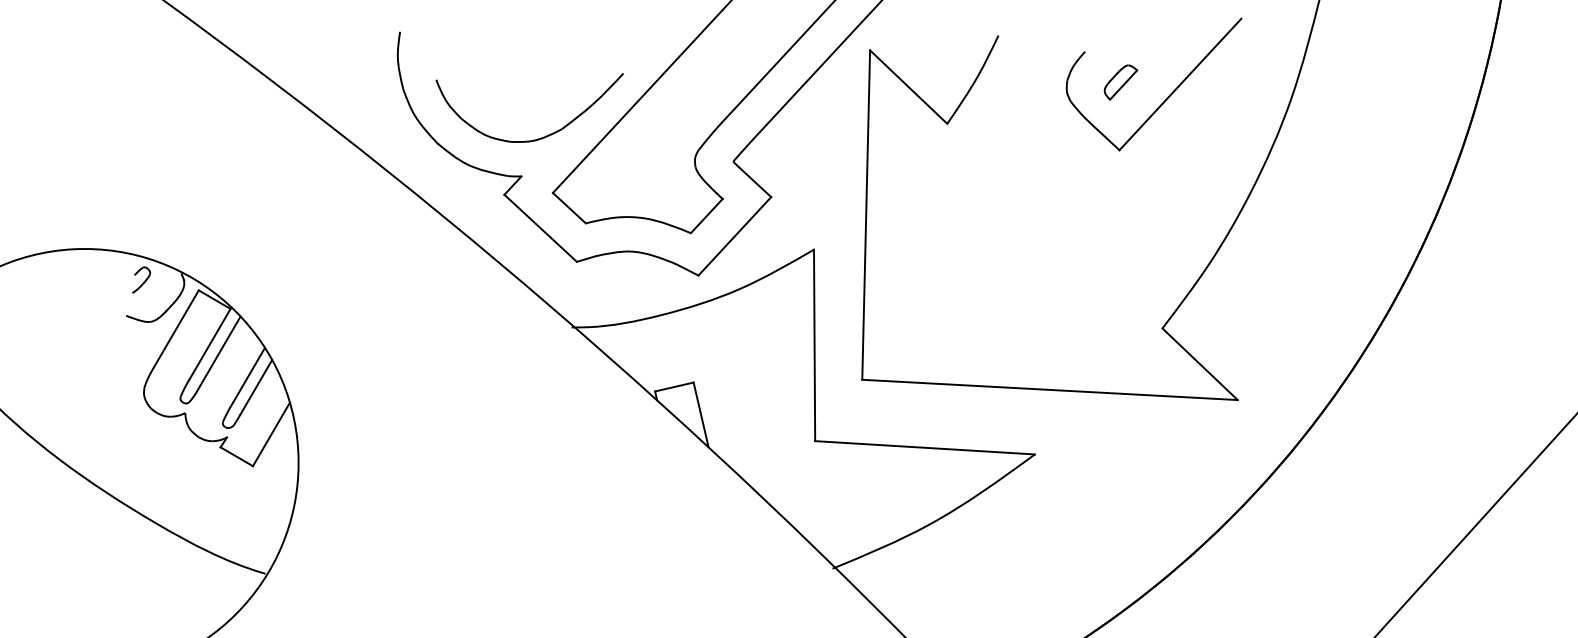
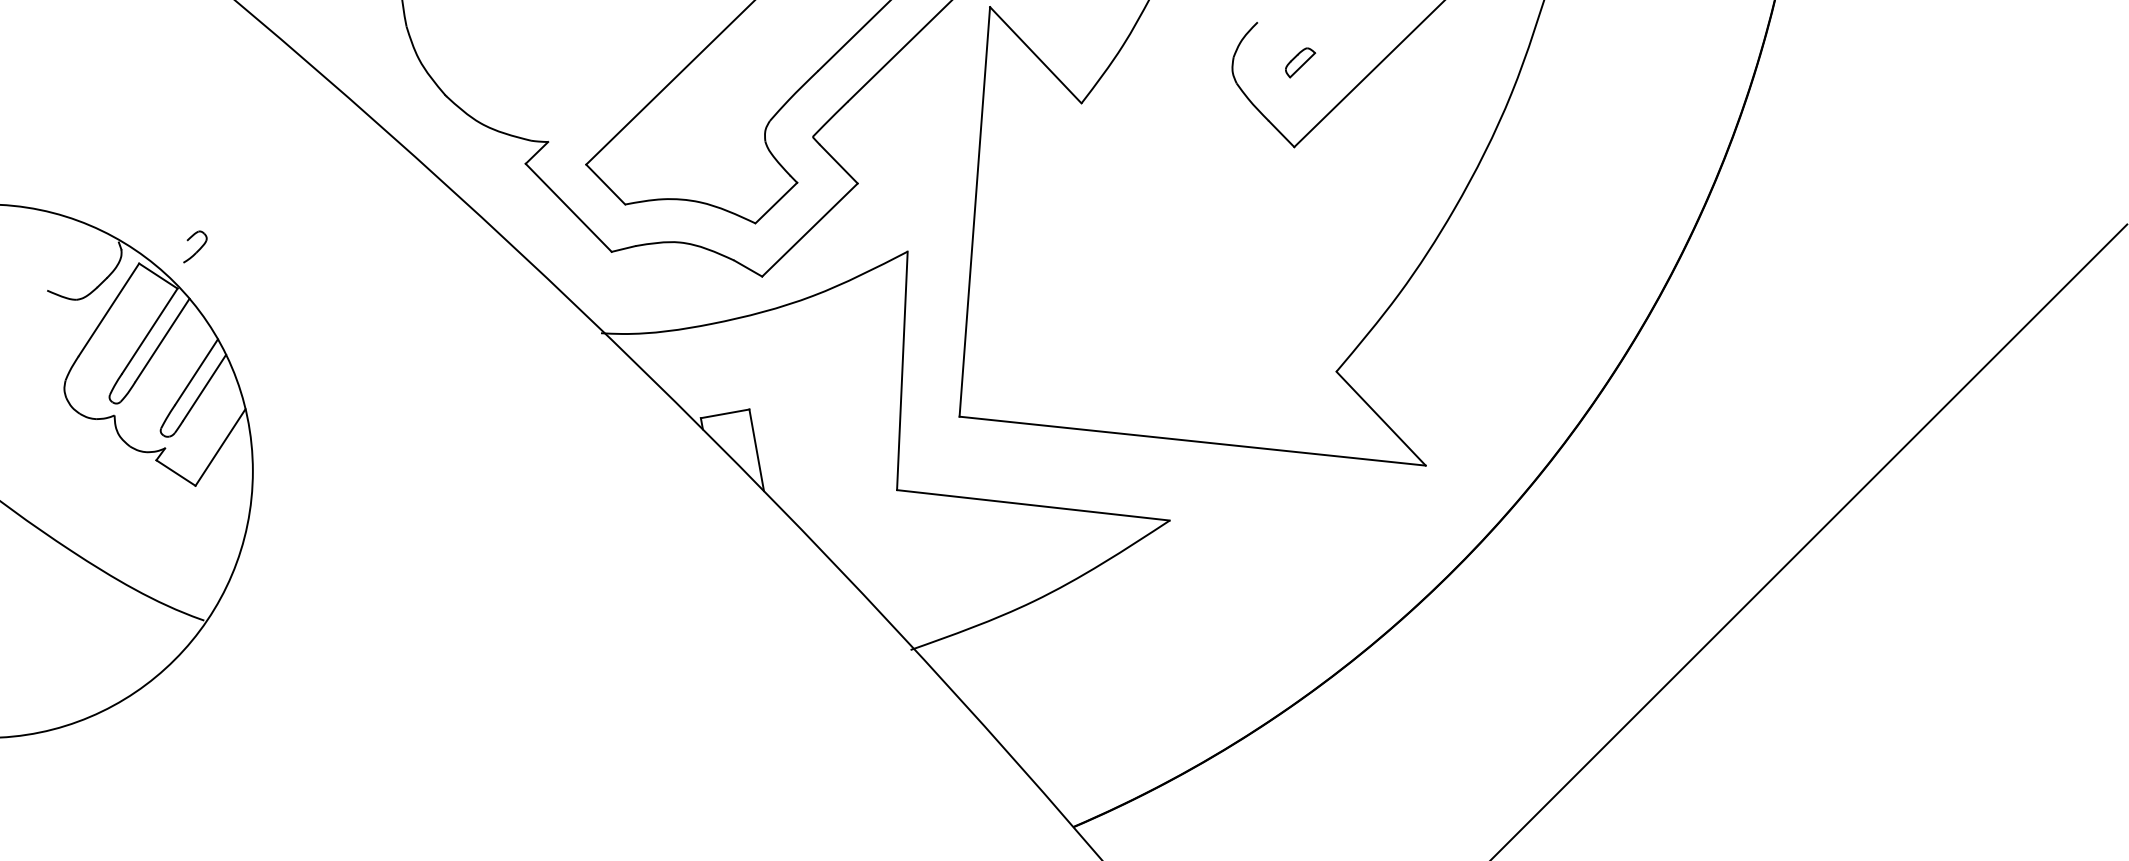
part: (1121, 82) -> (1300, 62), size x0.7
part: (539, 138) -> (572, 95), removed
part: (141, 279) -> (195, 246), moved

